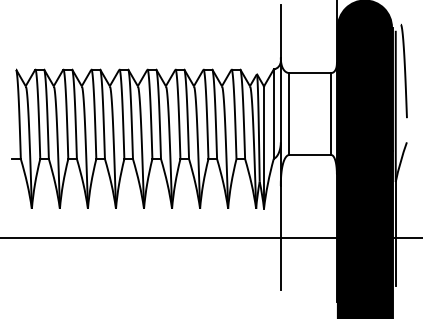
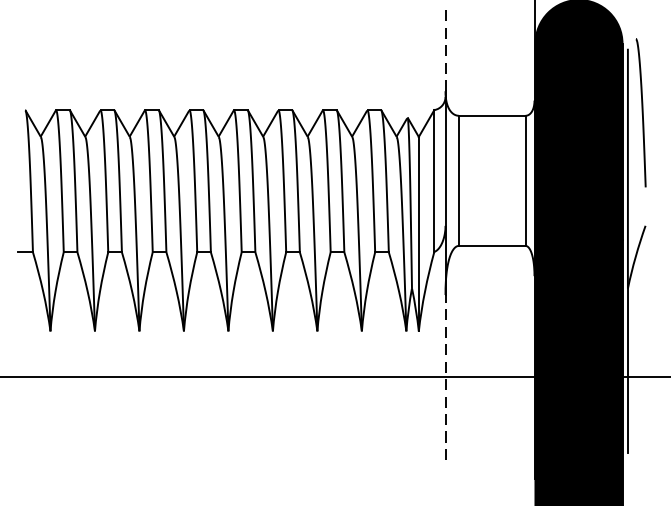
line: (280, 31) -> (444, 49), solid -> dashed
line: (280, 237) -> (444, 376), solid -> dashed

